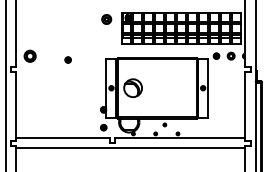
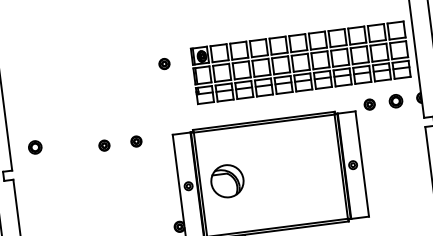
part: (106, 19) -> (163, 64), size x0.62
part: (29, 55) -> (34, 146), size x0.62
part: (85, 59) -> (135, 140), added

